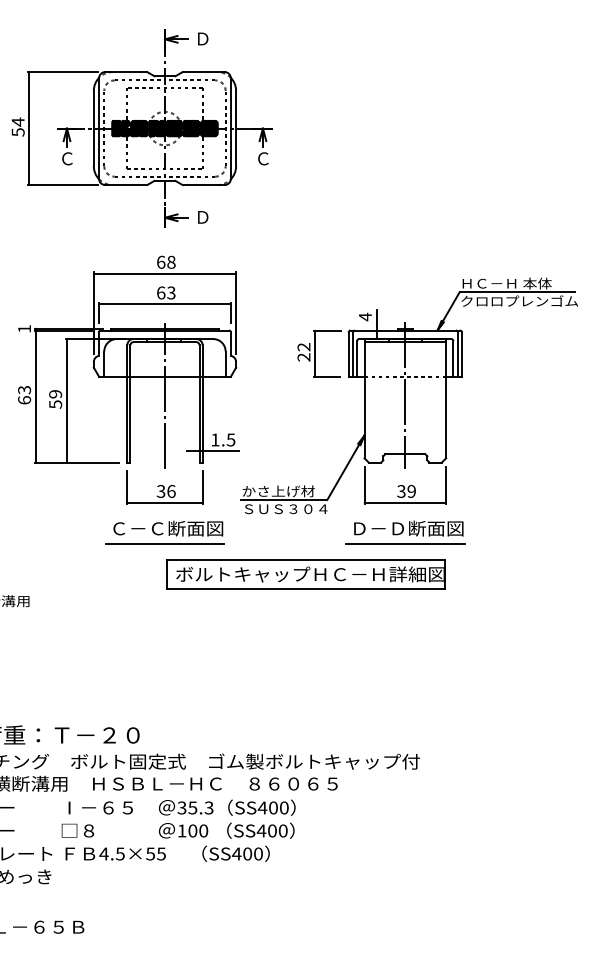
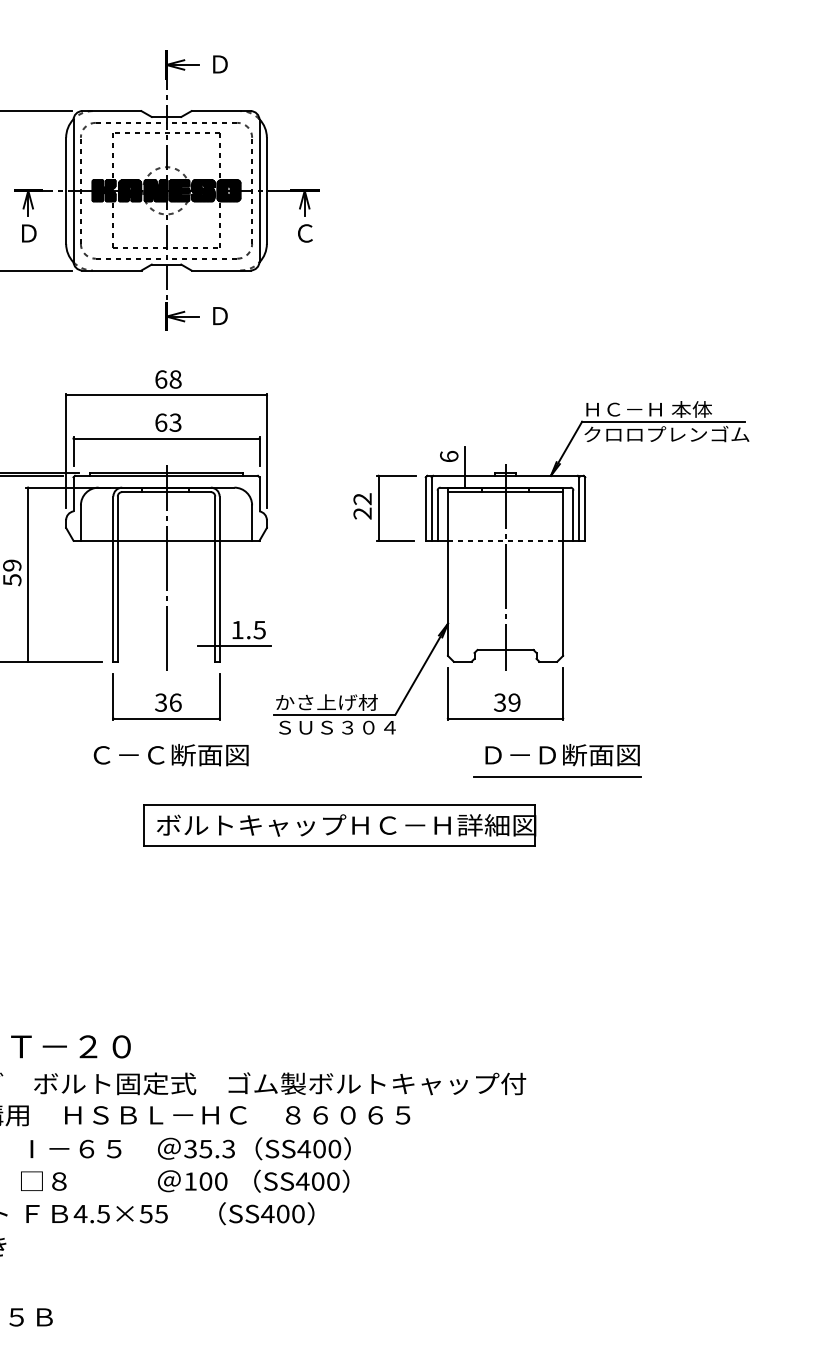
text: (67, 158) -> (29, 233), Ｃ -> Ｄ
text: (364, 316) -> (447, 455), 4 -> 6
part: (405, 532) -> (557, 760), moved
line: (164, 543) -> (165, 776), removed
part: (305, 574) -> (339, 825), moved

